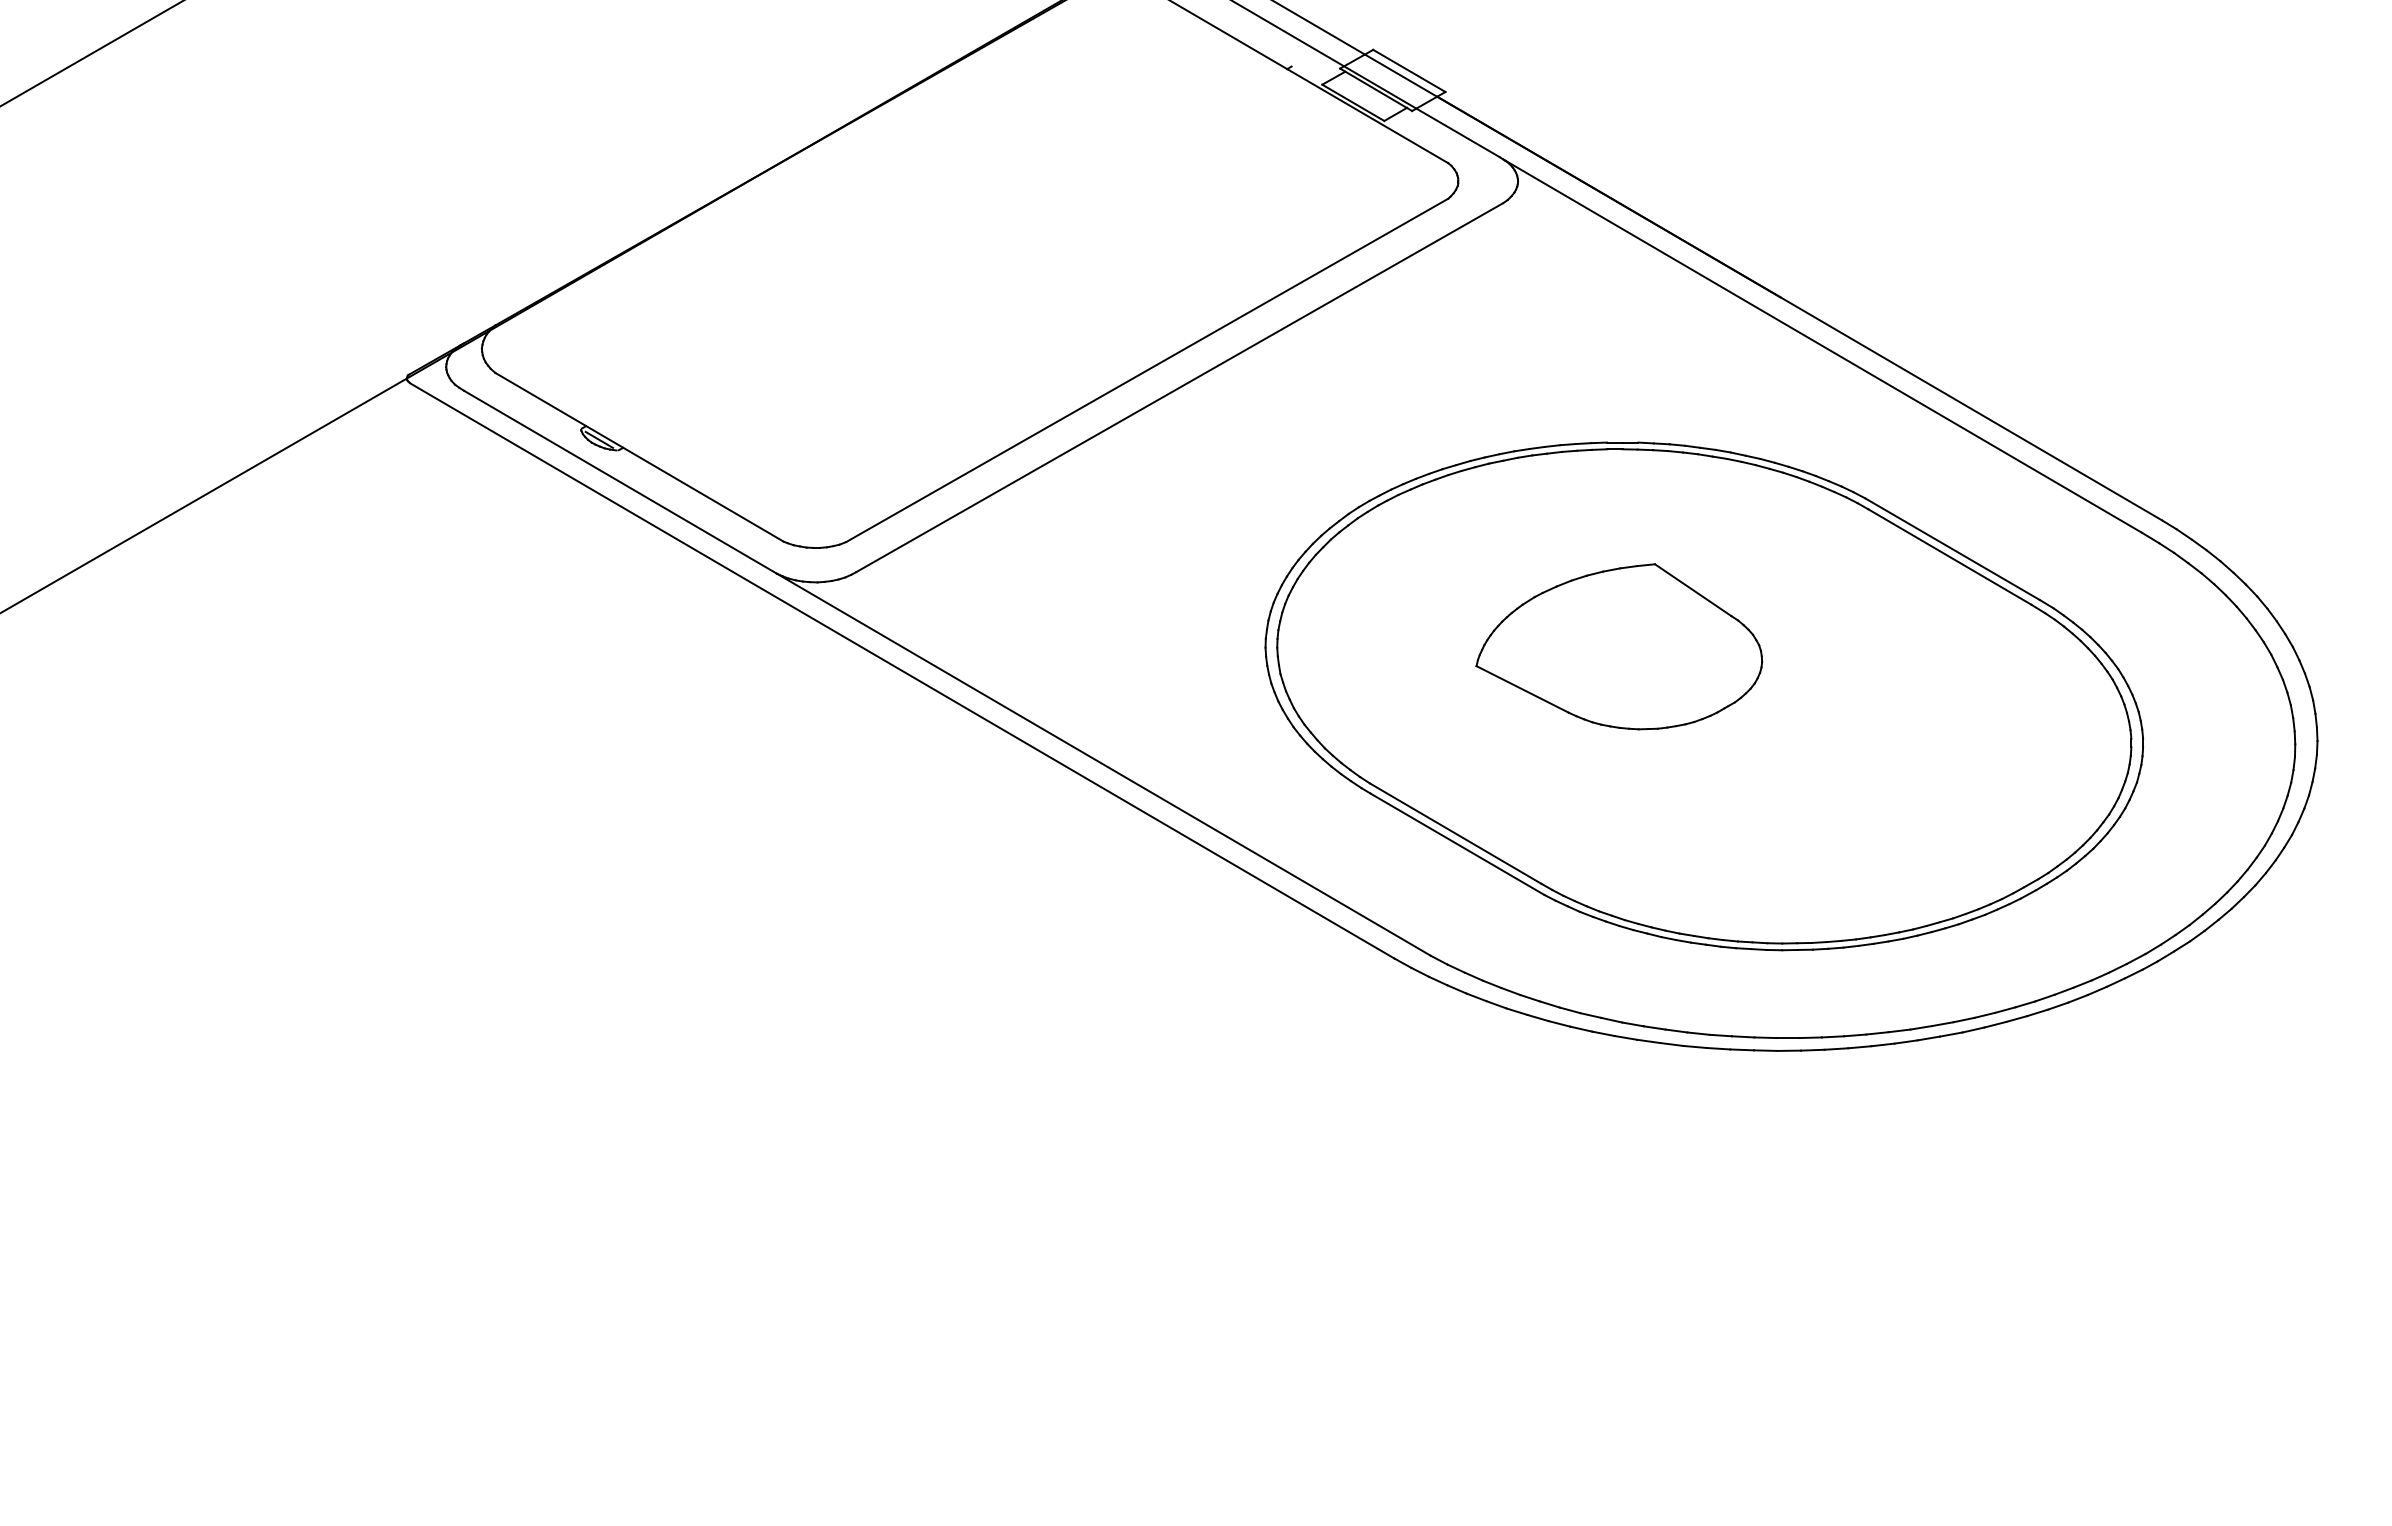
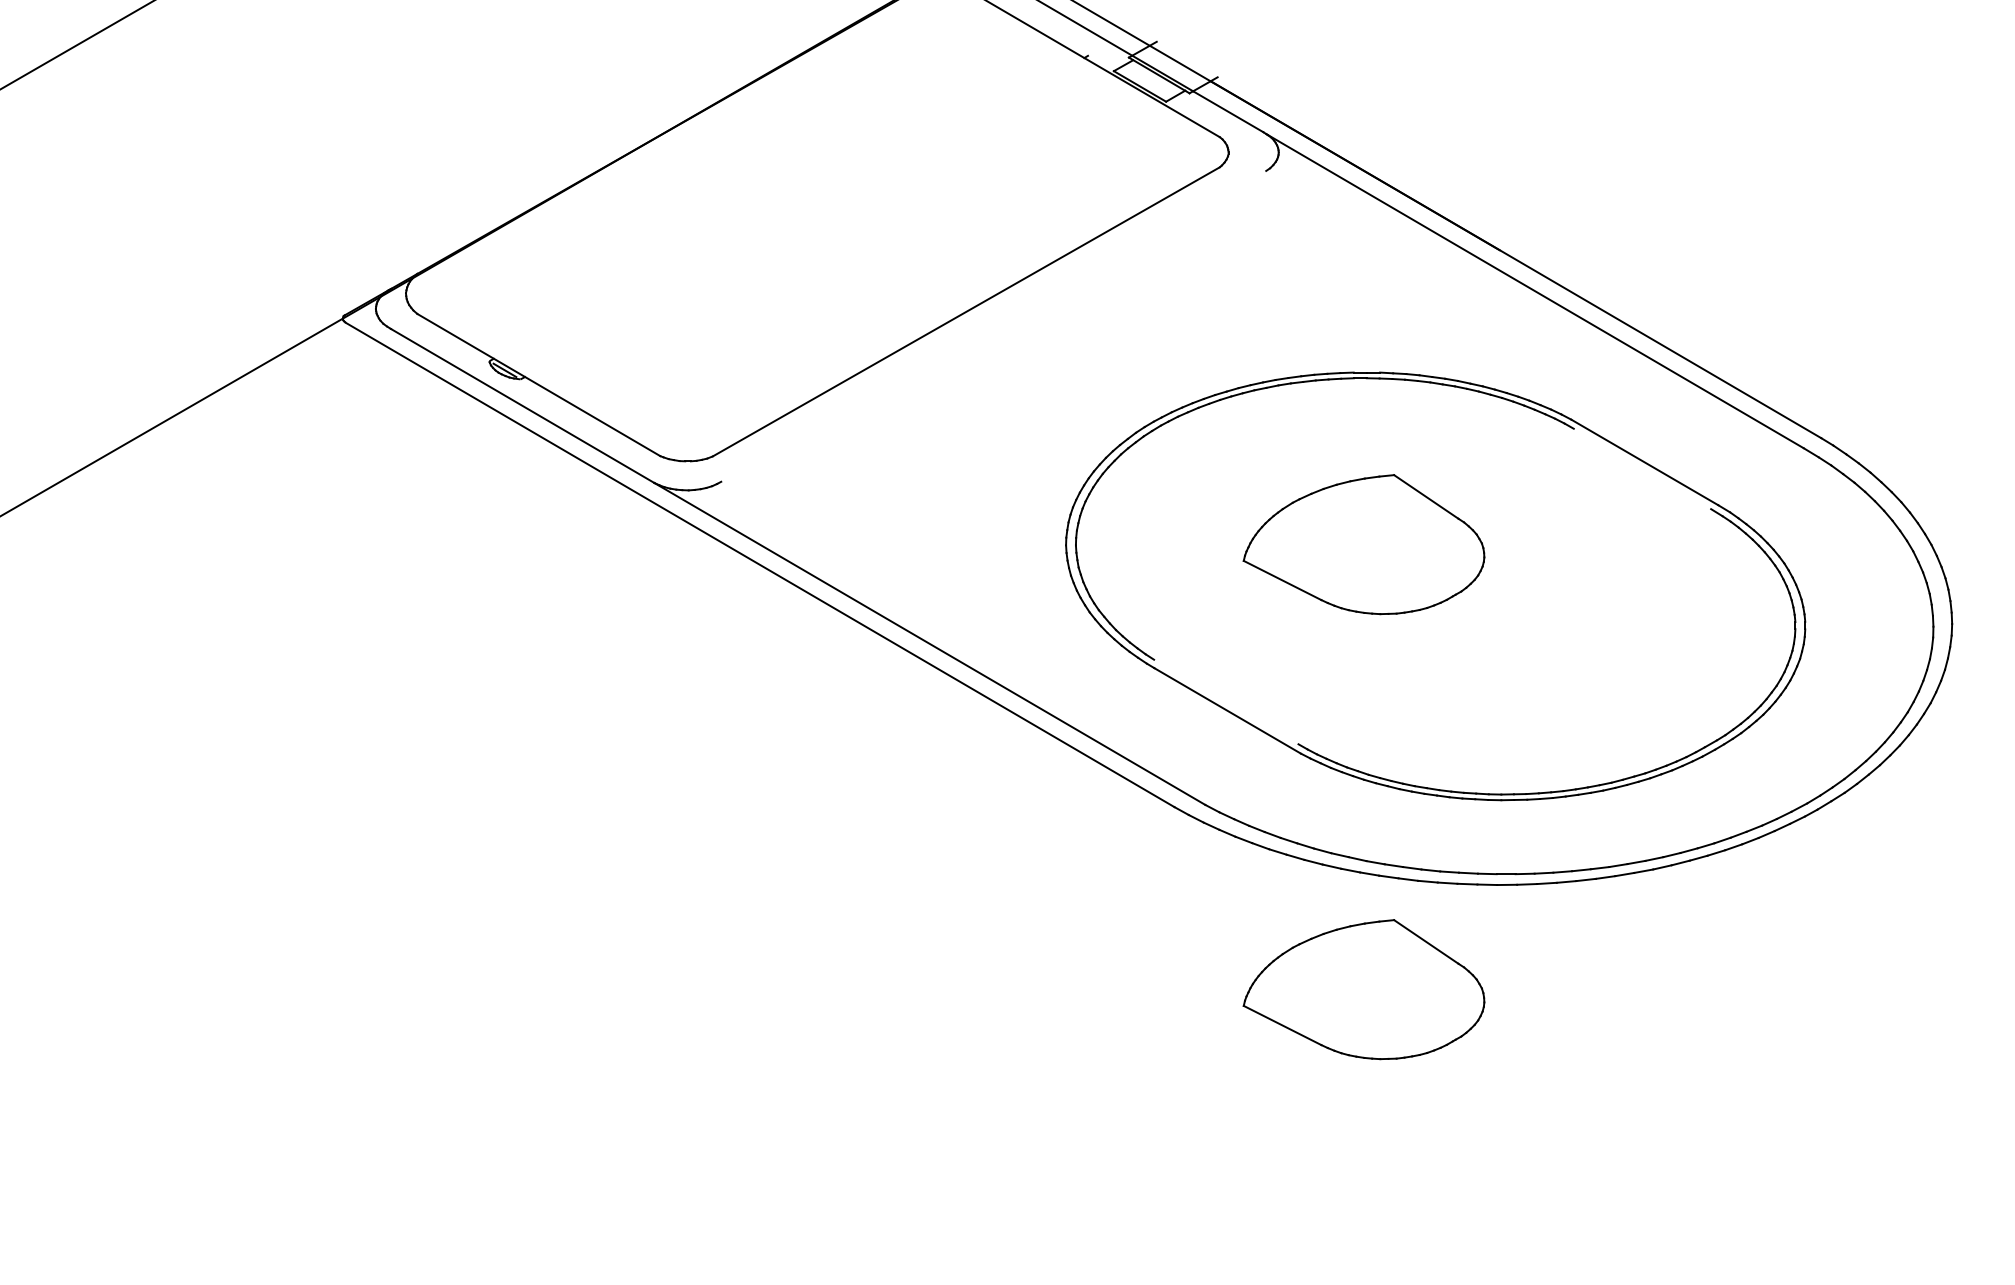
line: (1408, 70) -> (1186, 59), removed
line: (1179, 386) -> (993, 325), removed
line: (1949, 556) -> (1642, 468), removed
line: (1455, 833) -> (1226, 701), removed
part: (1618, 1174) -> (1363, 989), added

